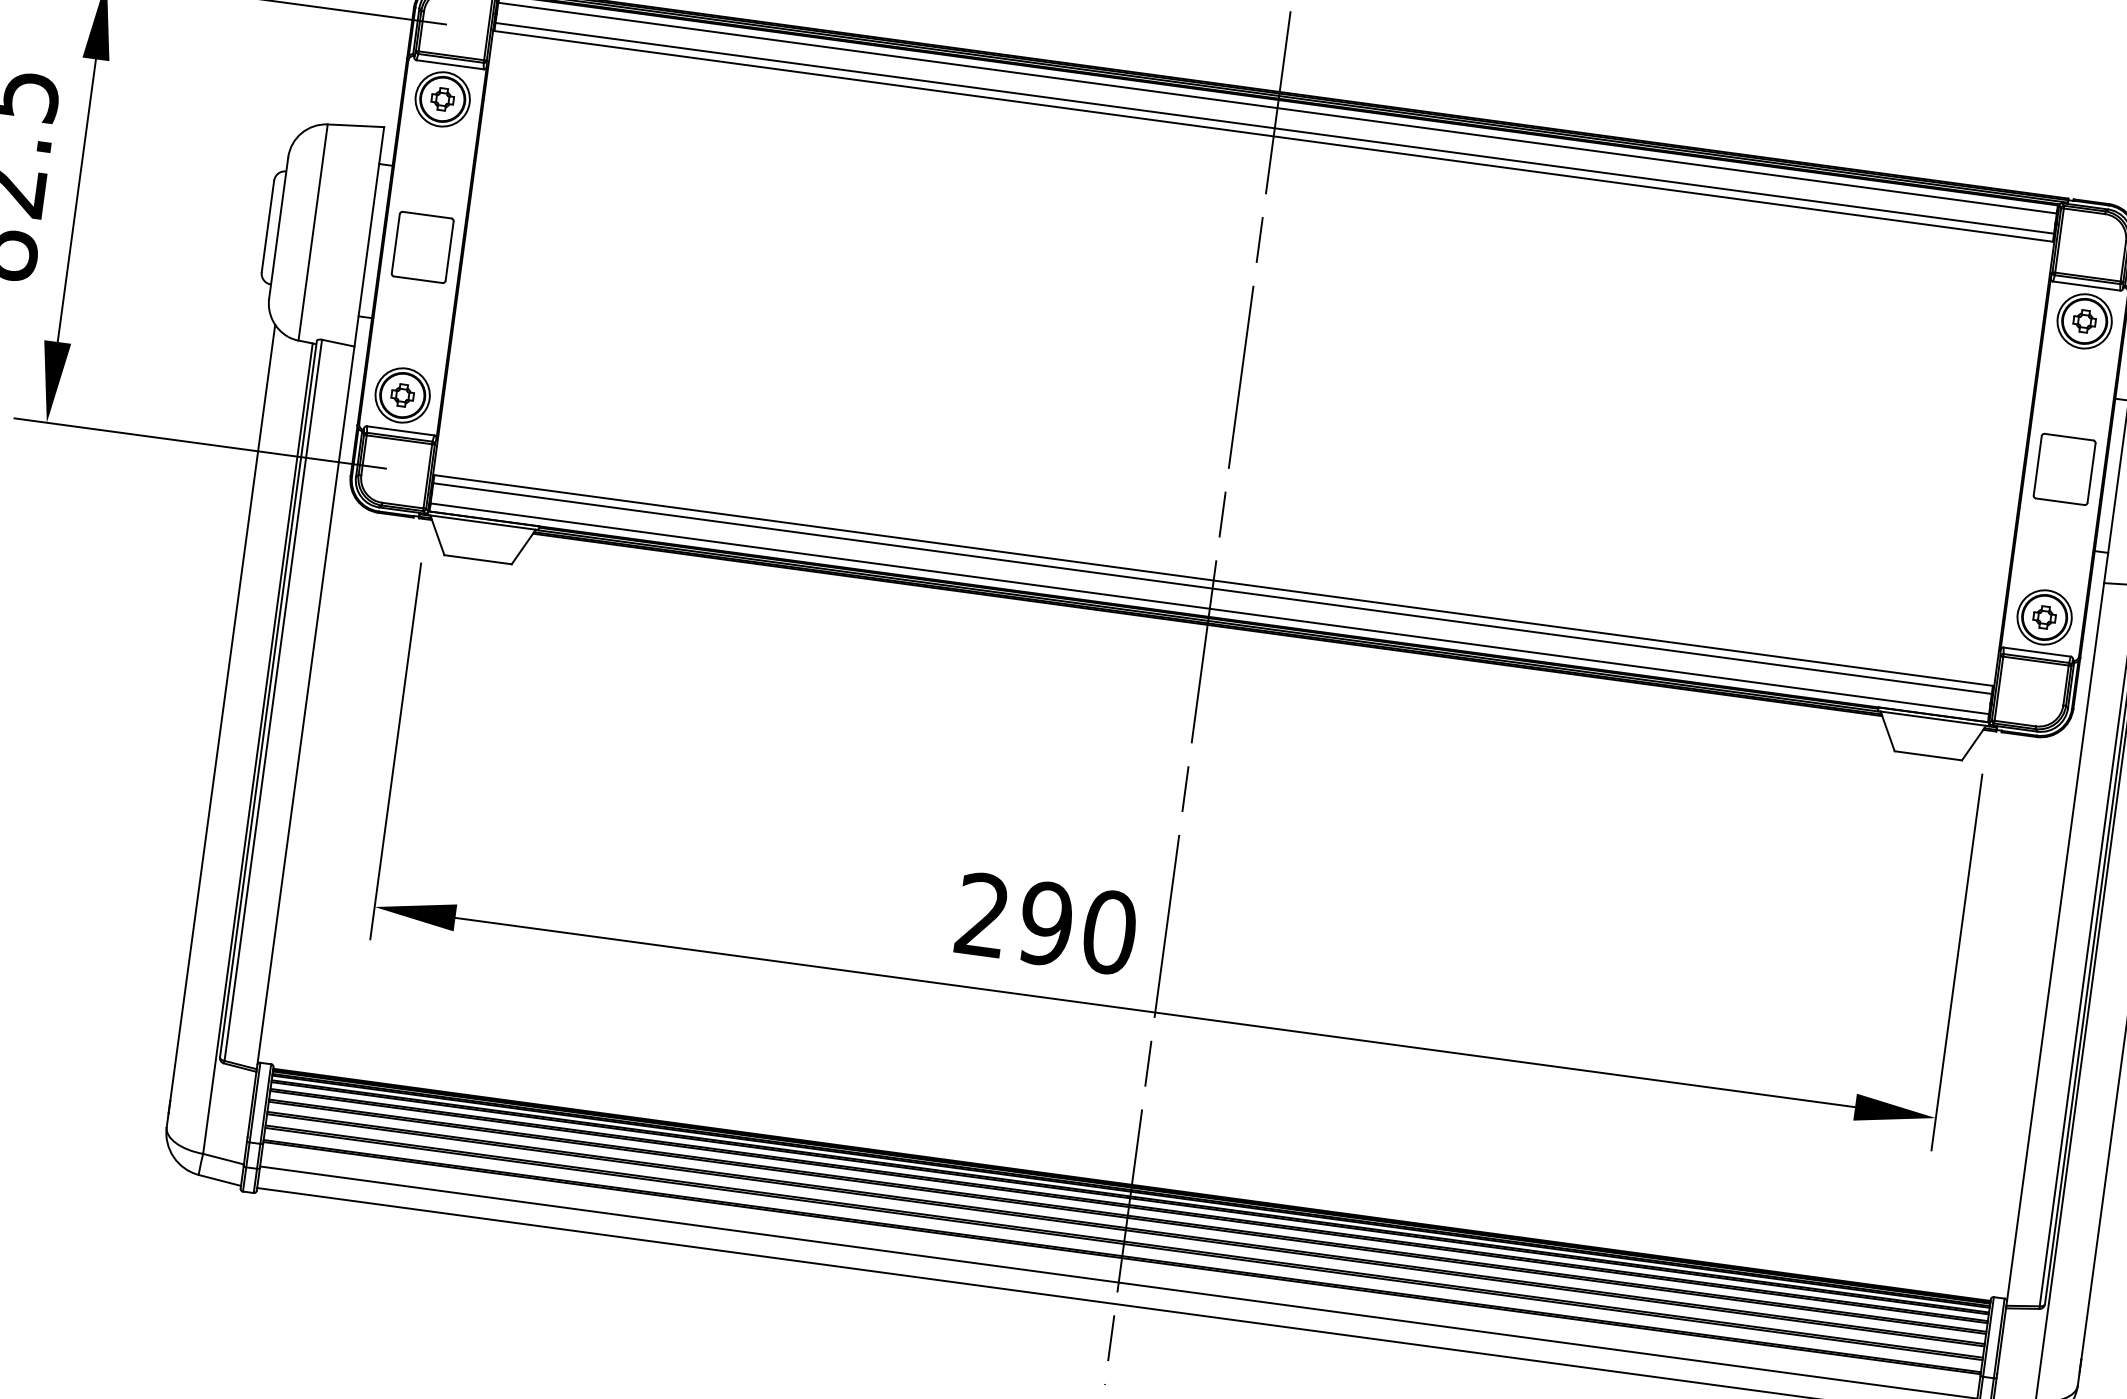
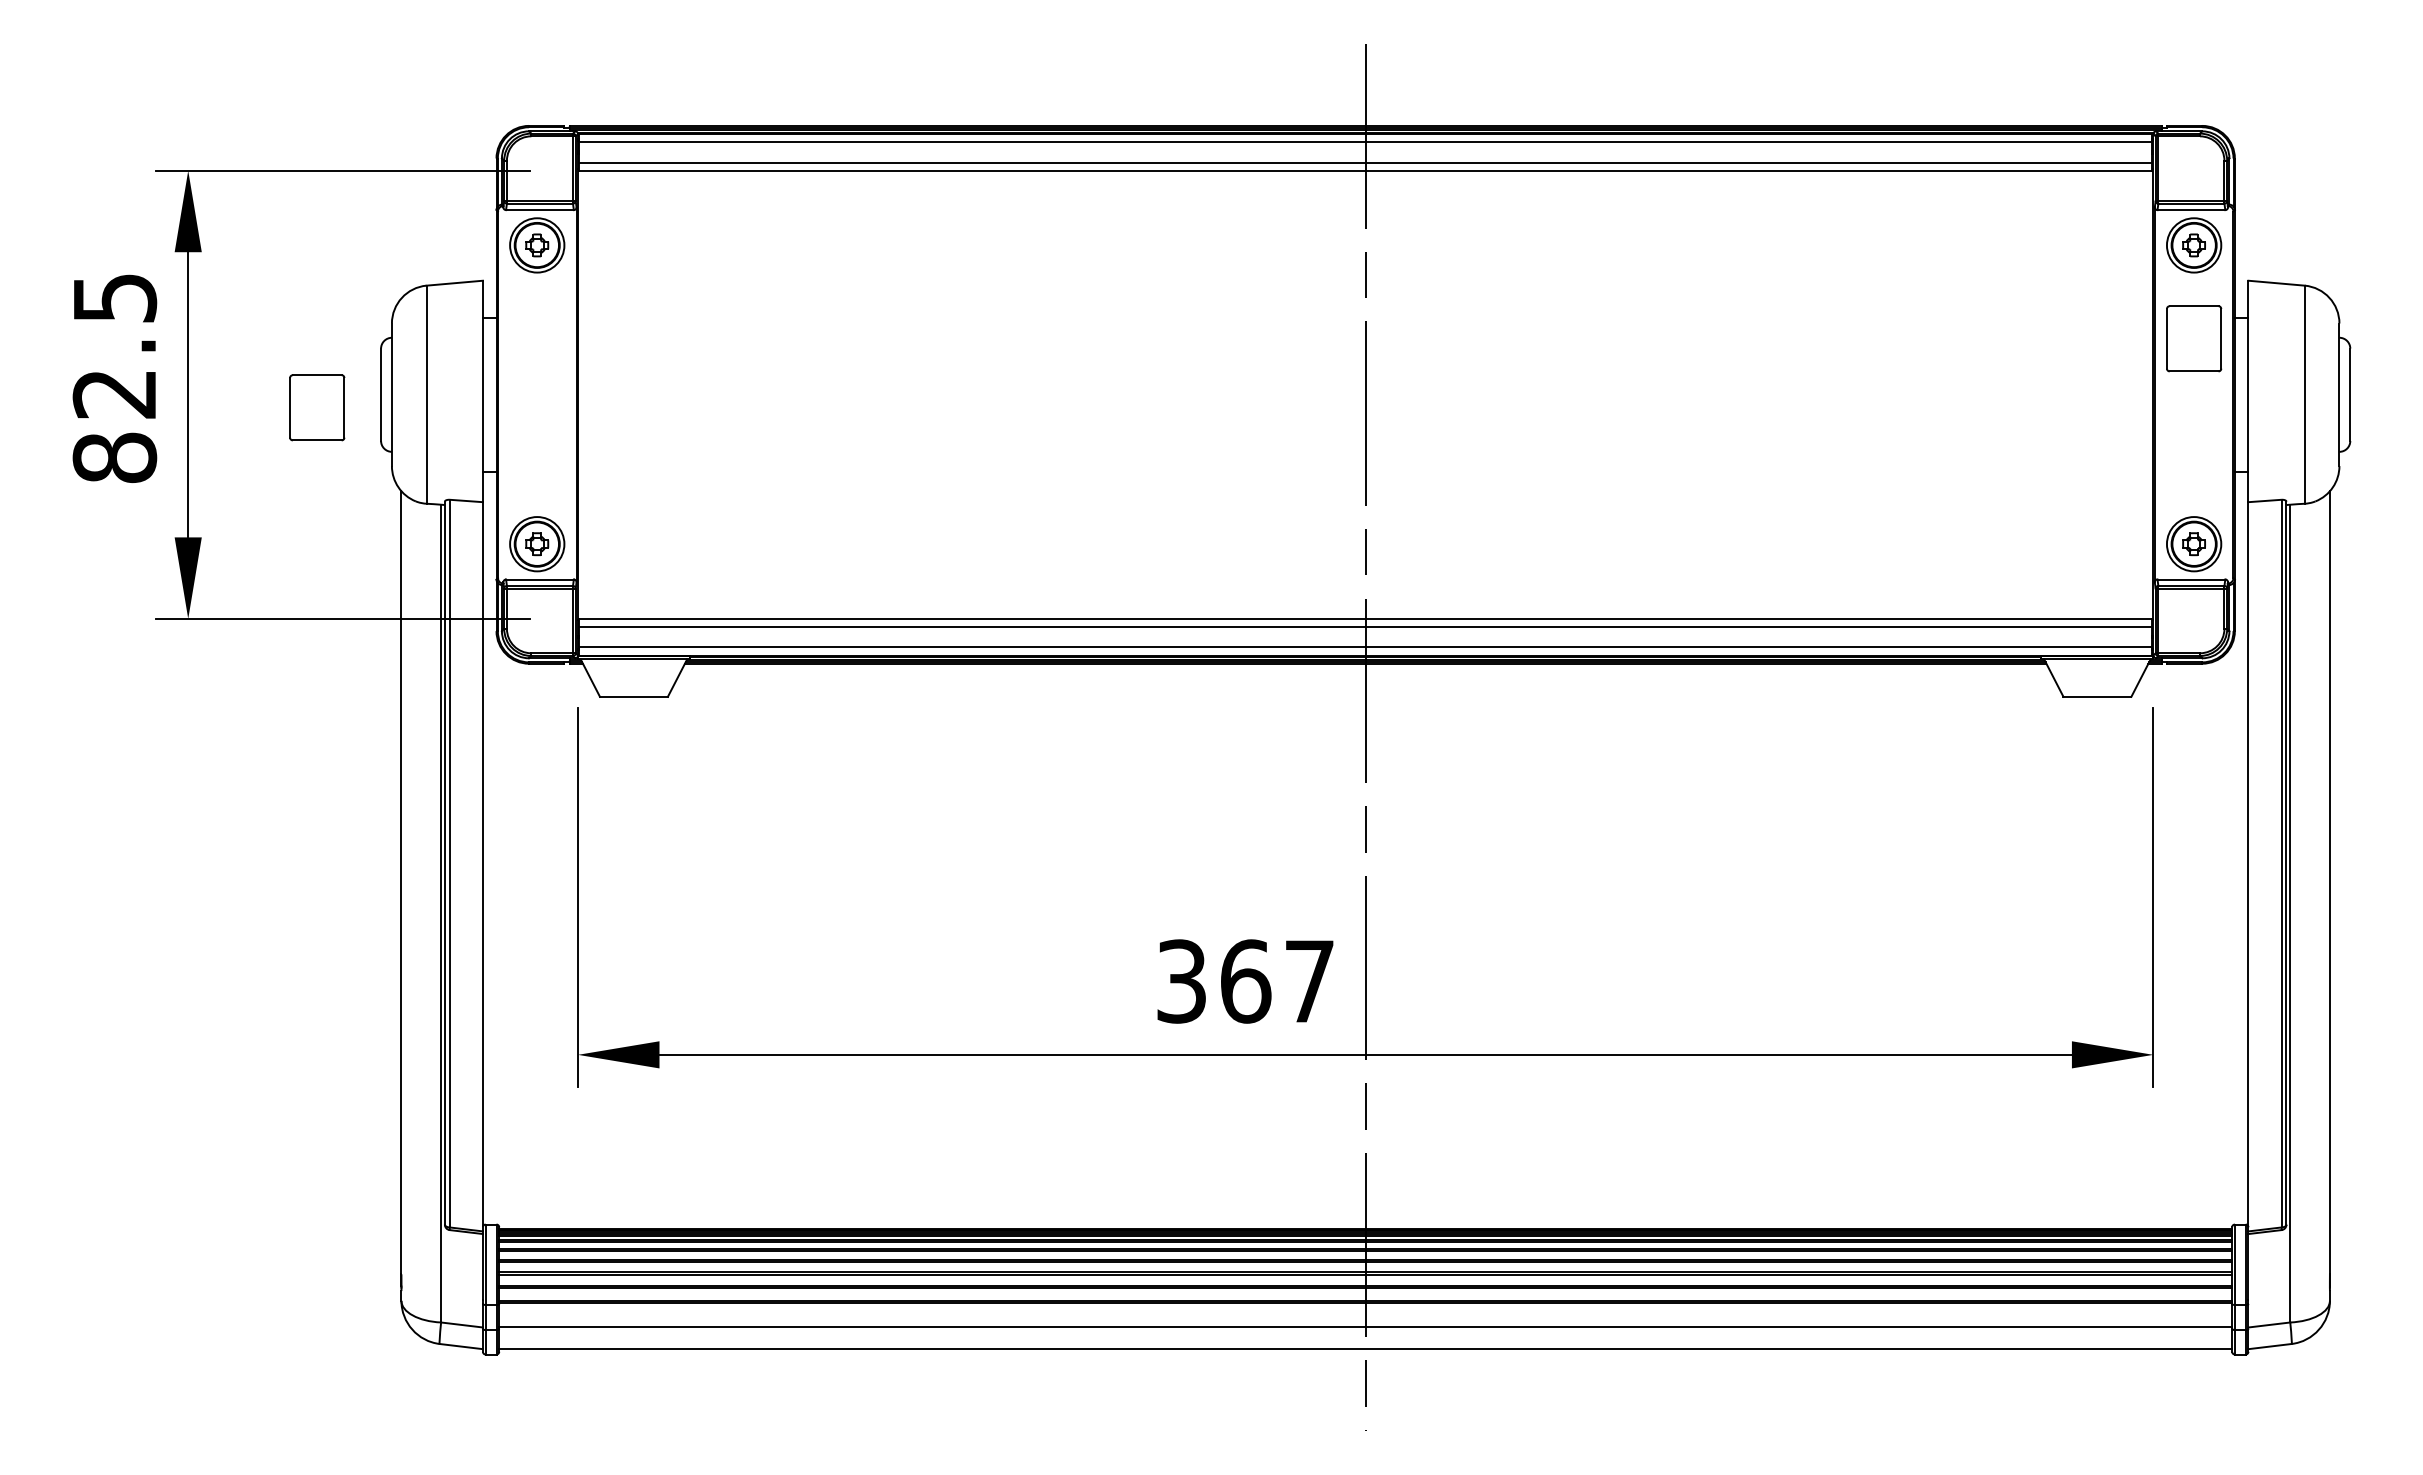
part: (423, 247) -> (317, 407), moved
part: (2065, 469) -> (2194, 338), moved
text: (1046, 923) -> (1246, 981), 290 -> 367

